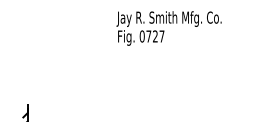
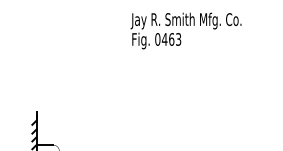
text: (155, 36) -> (171, 39), 0727 -> 0463

